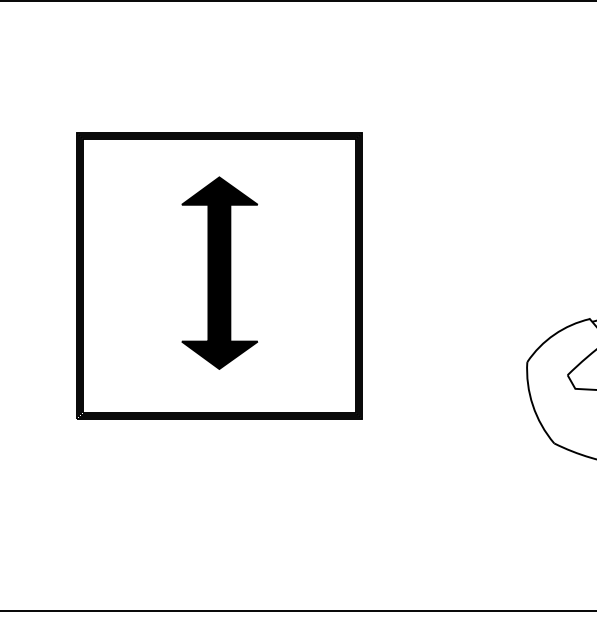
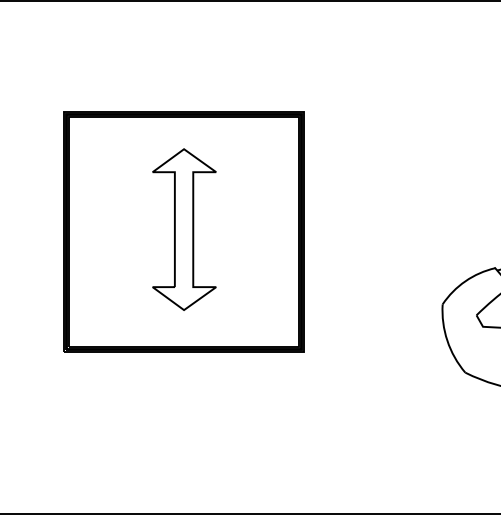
fill: (219, 272) -> (184, 229), removed

